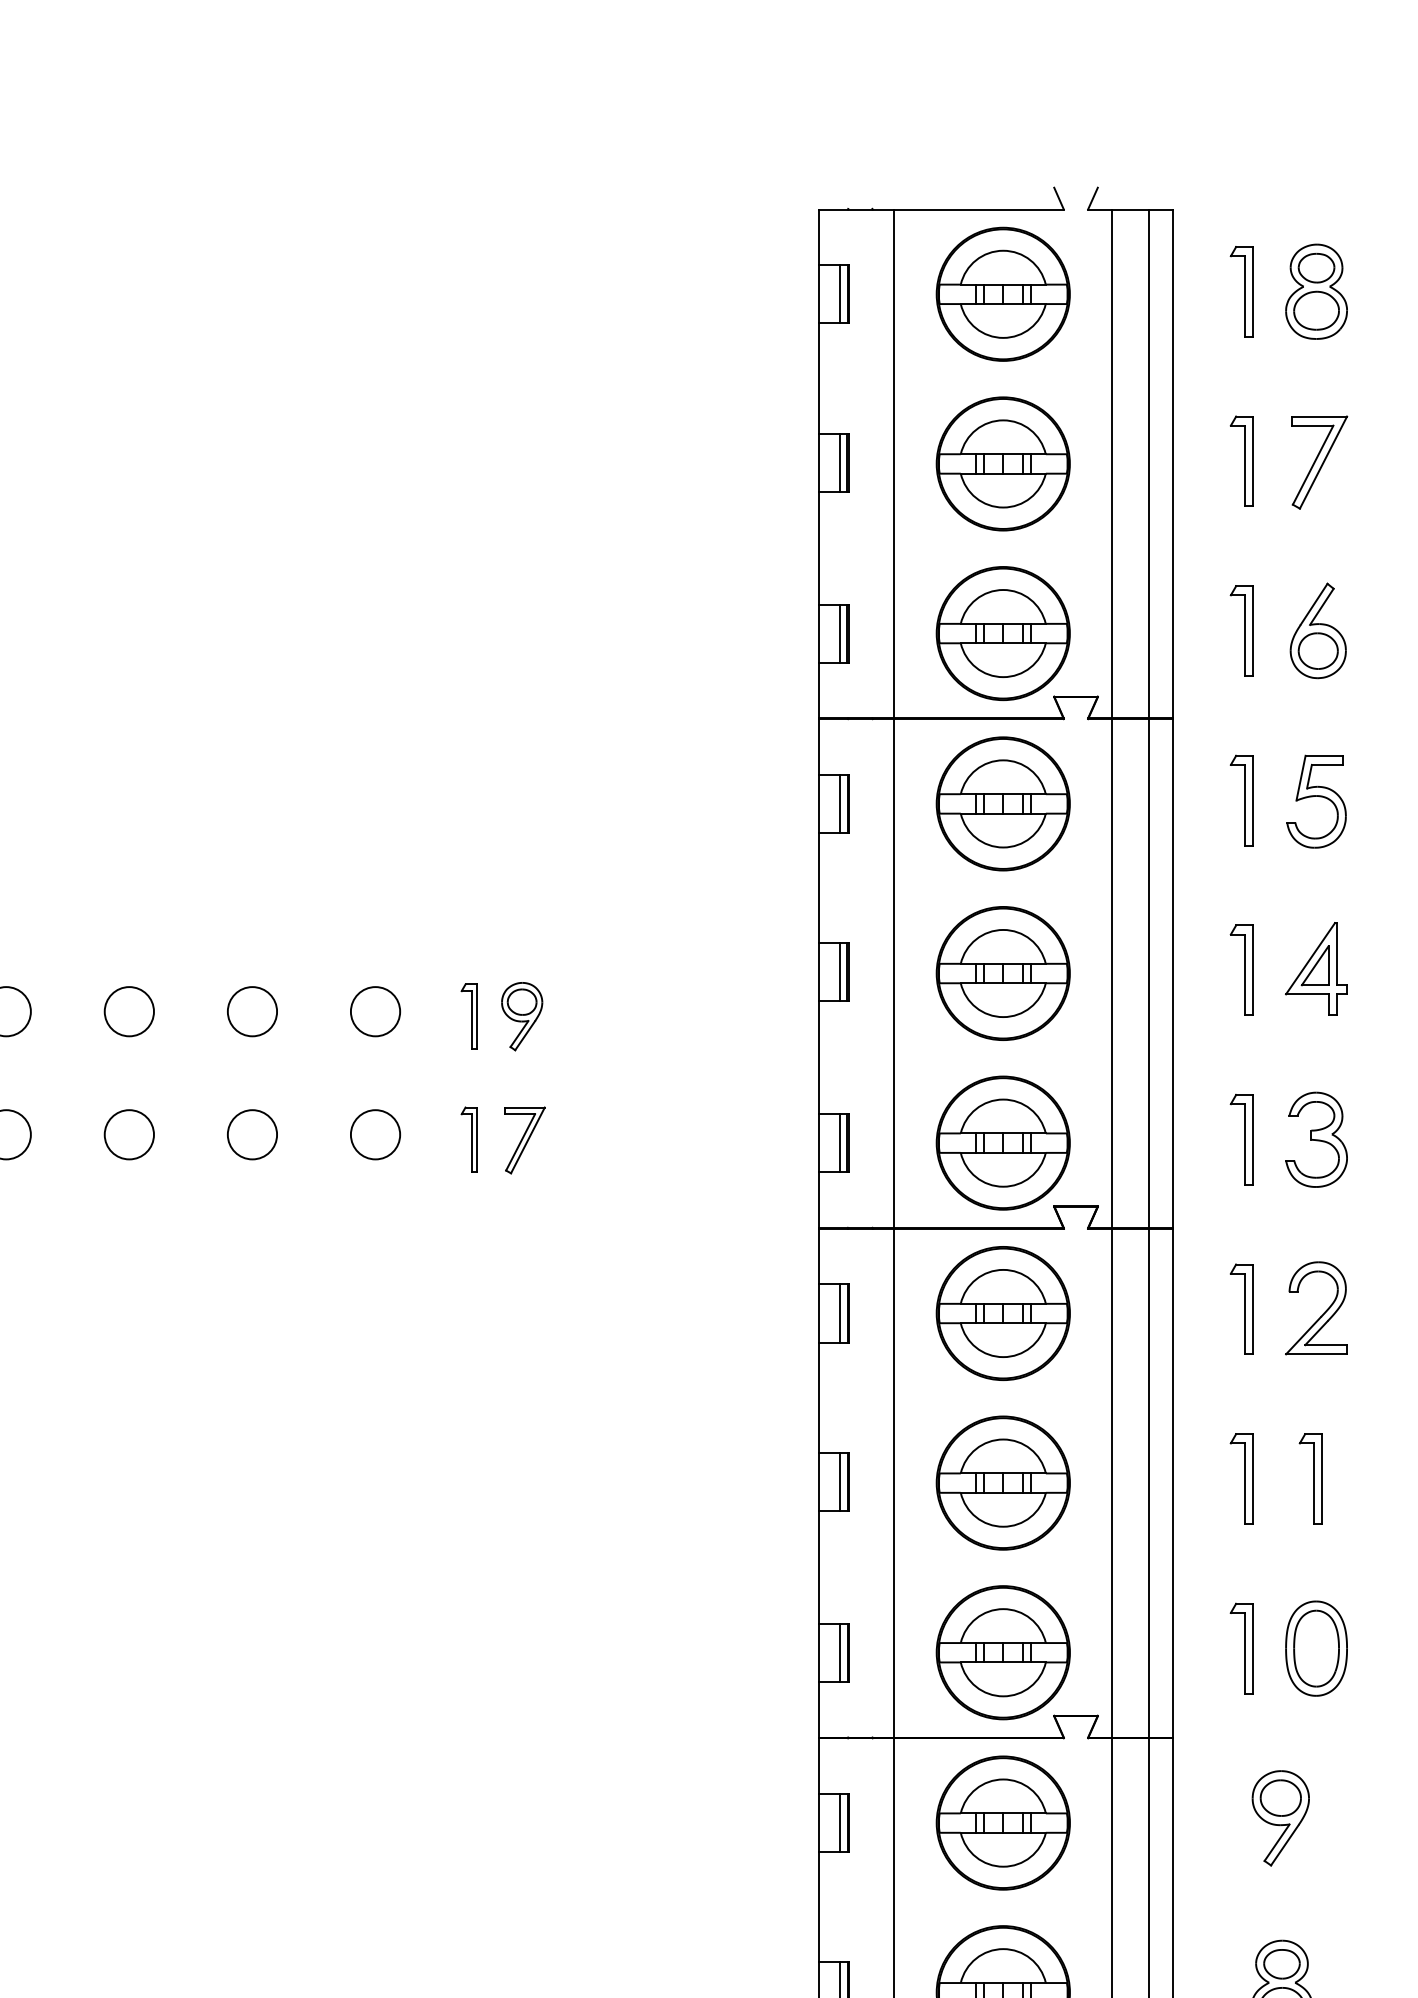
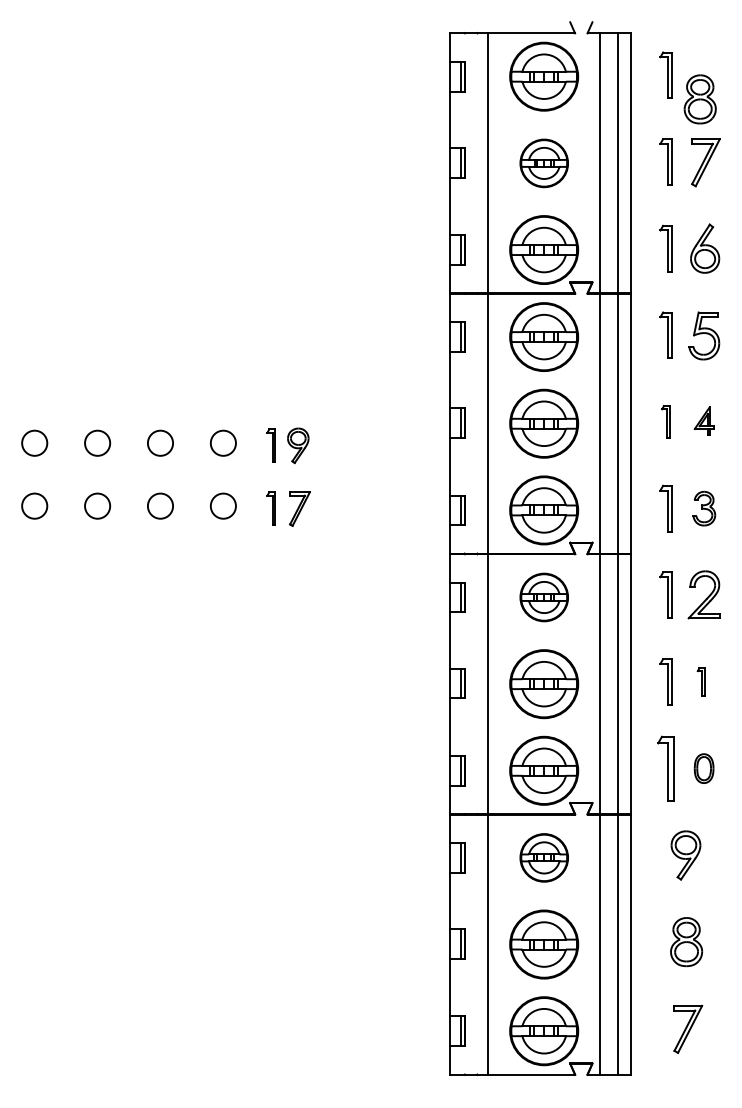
part: (1315, 291) -> (699, 99), moved
part: (1003, 464) -> (544, 163), size x0.7
part: (1315, 967) -> (703, 420), size x0.6
part: (1240, 969) -> (665, 421), size x0.7
part: (1317, 1139) -> (704, 508), size x0.7
part: (1003, 1313) -> (544, 597), size x0.7
part: (1309, 1477) -> (700, 681), size x0.6
part: (1240, 1648) -> (665, 768), size x1.4
part: (1315, 1648) -> (703, 768), size x0.6
part: (1003, 1822) -> (544, 857), size x0.7

